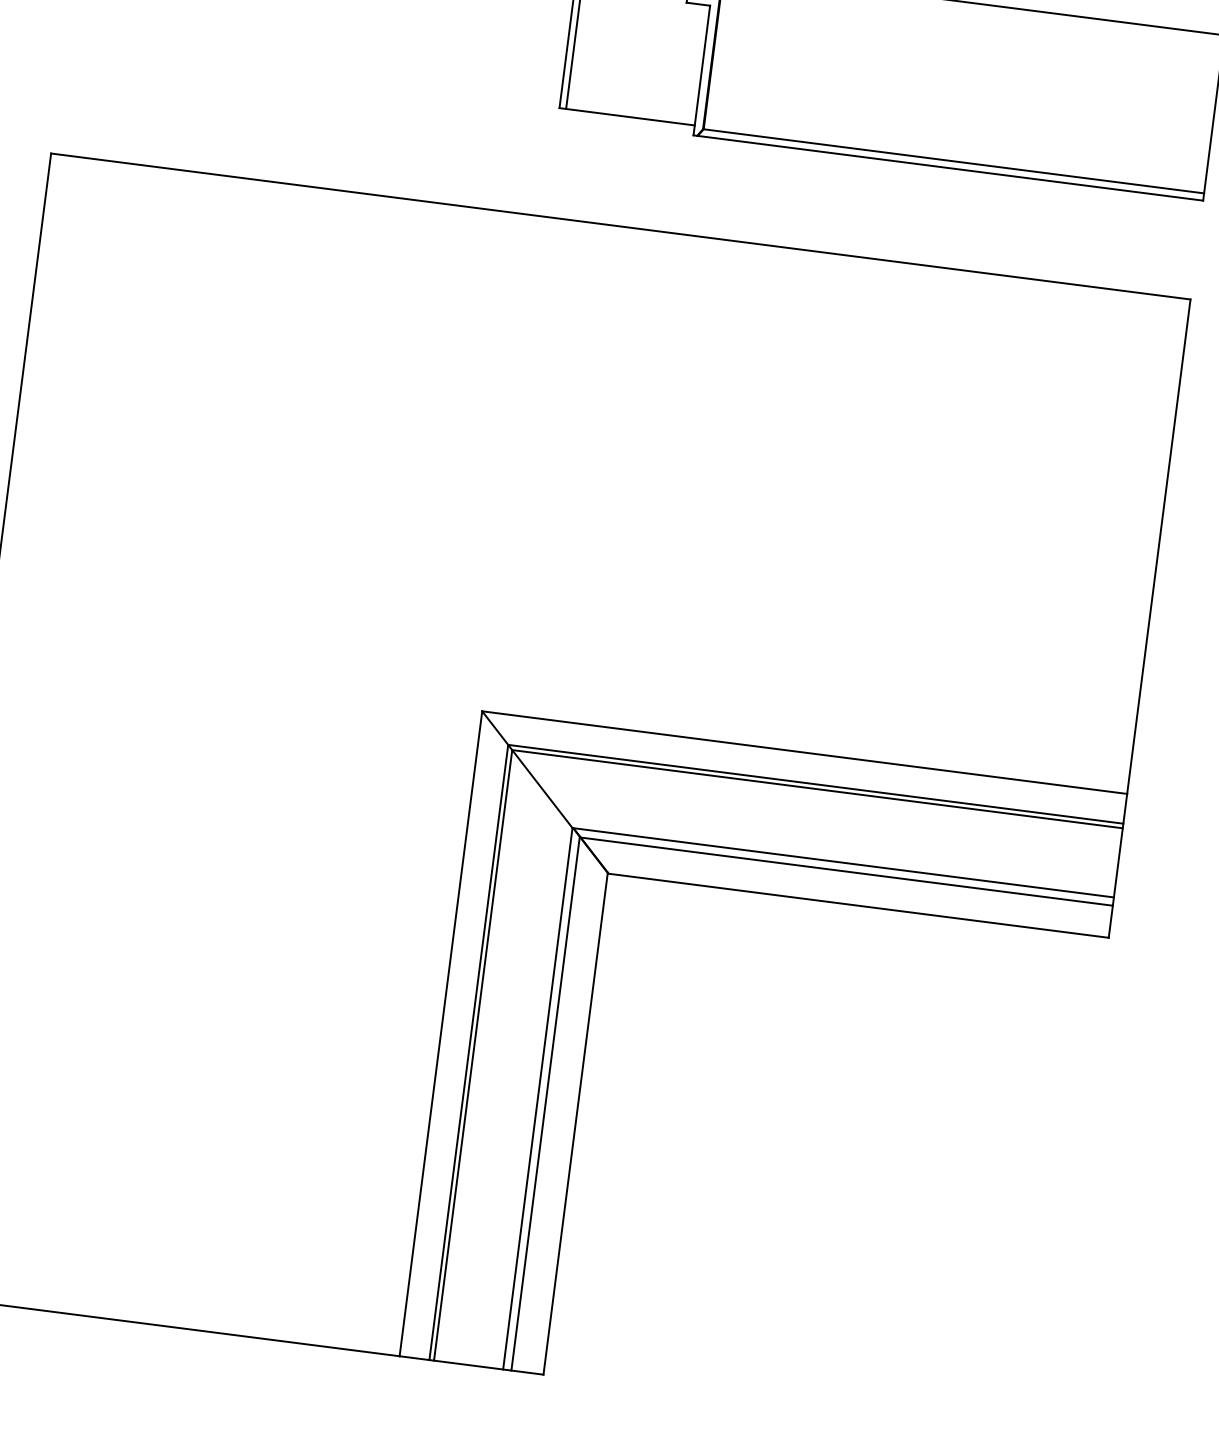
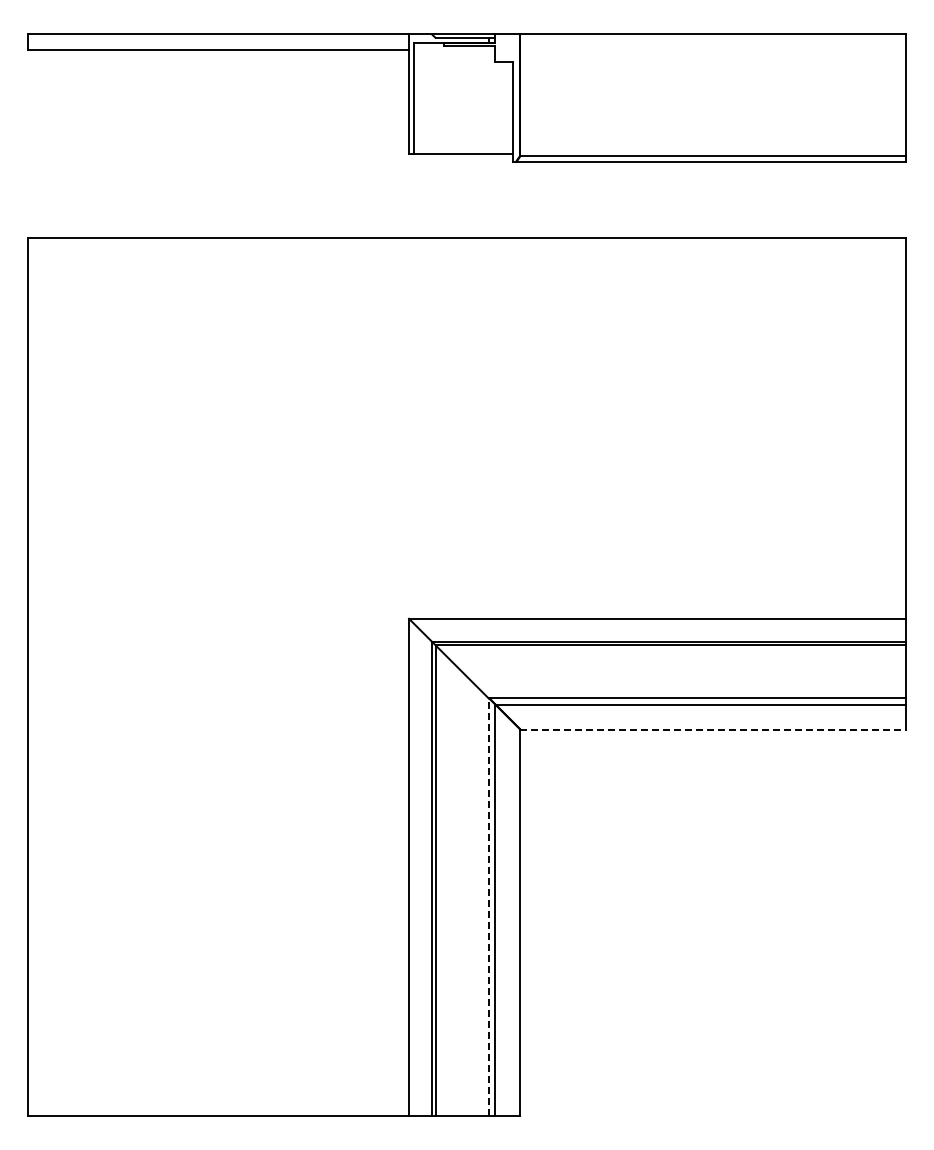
line: (859, 905) -> (713, 729), solid -> dashed
line: (537, 1098) -> (488, 906), solid -> dashed

